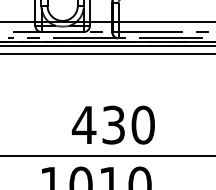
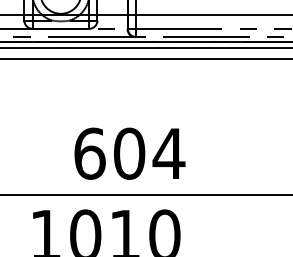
text: (113, 124) -> (129, 153), 430 -> 604

